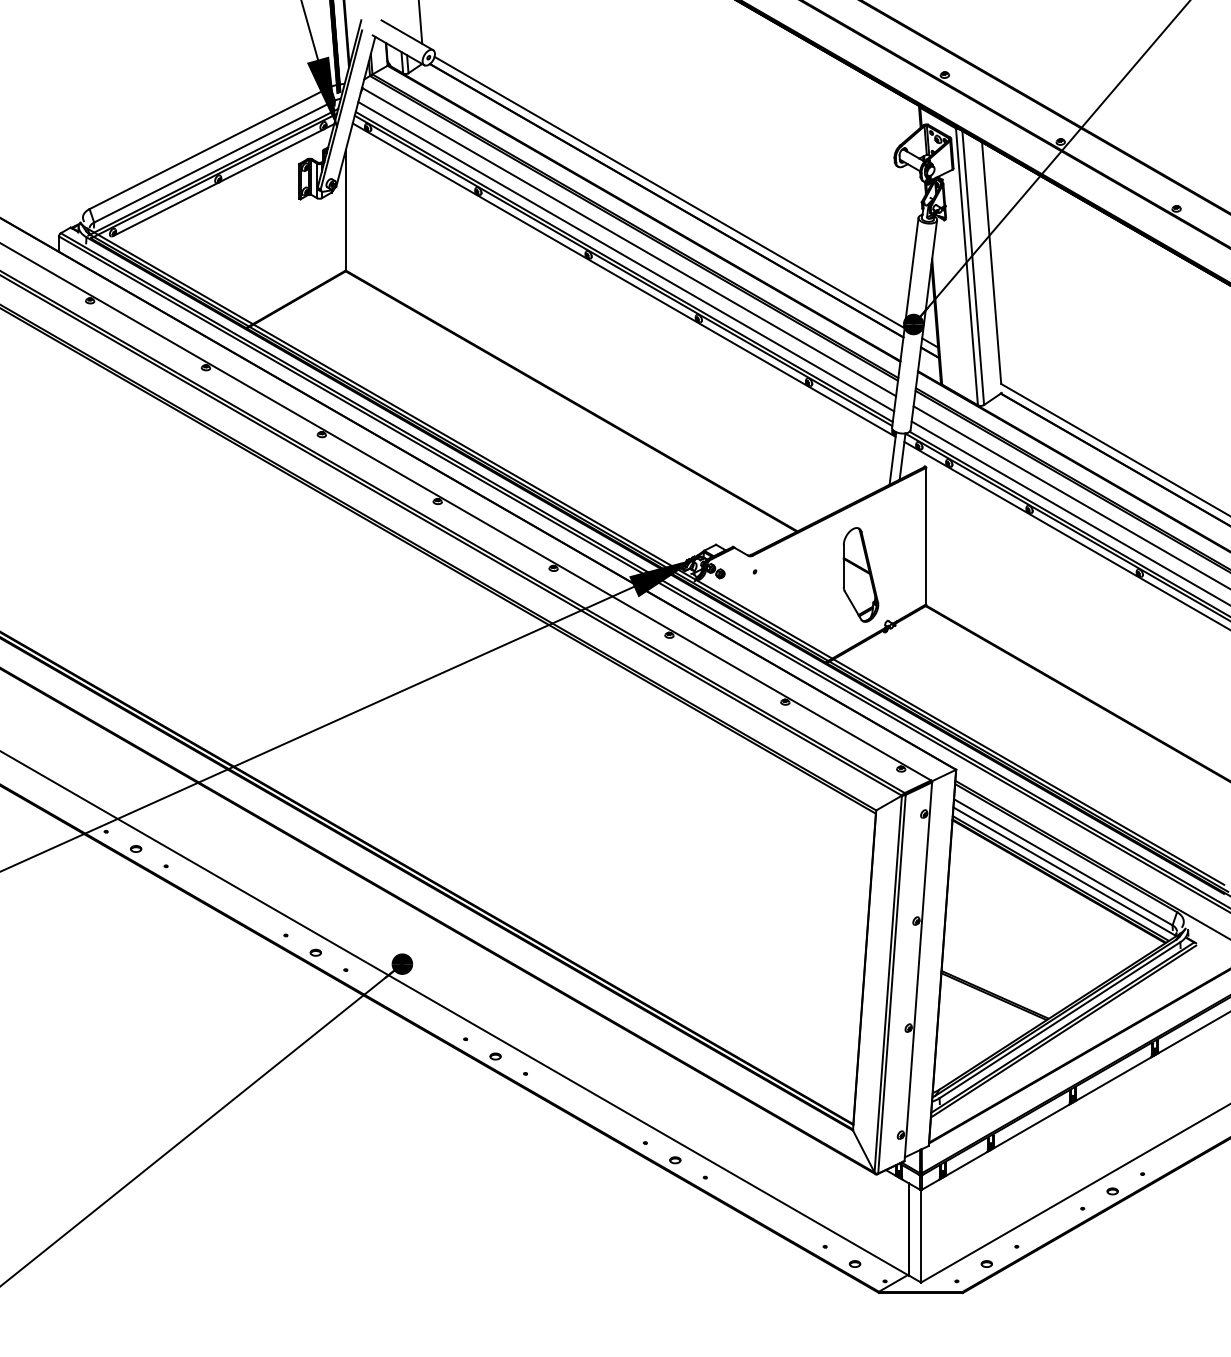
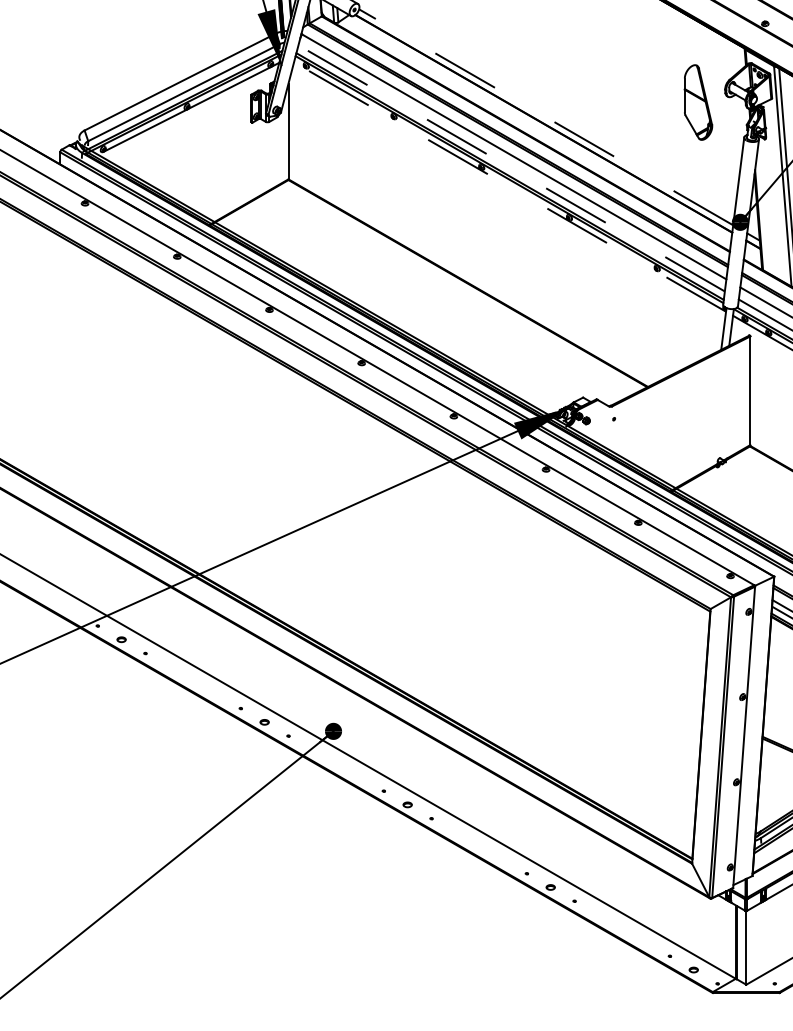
line: (669, 192) -> (546, 117), solid -> dashed
line: (625, 256) -> (511, 168), solid -> dashed
line: (623, 279) -> (509, 186), solid -> dashed
part: (860, 574) -> (698, 102), moved

